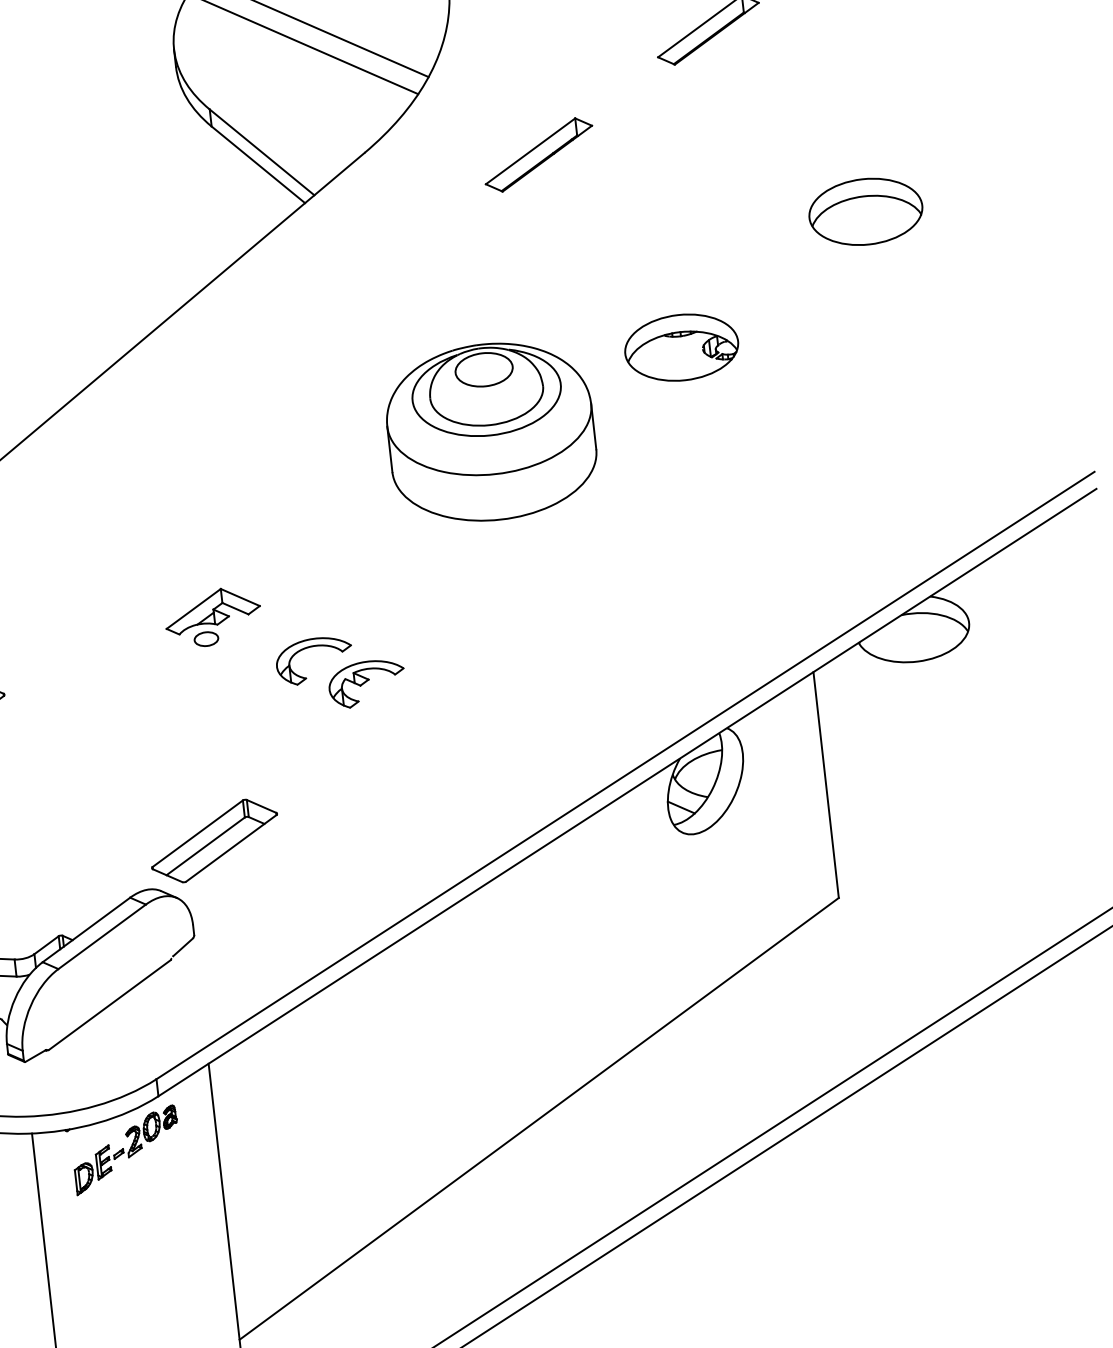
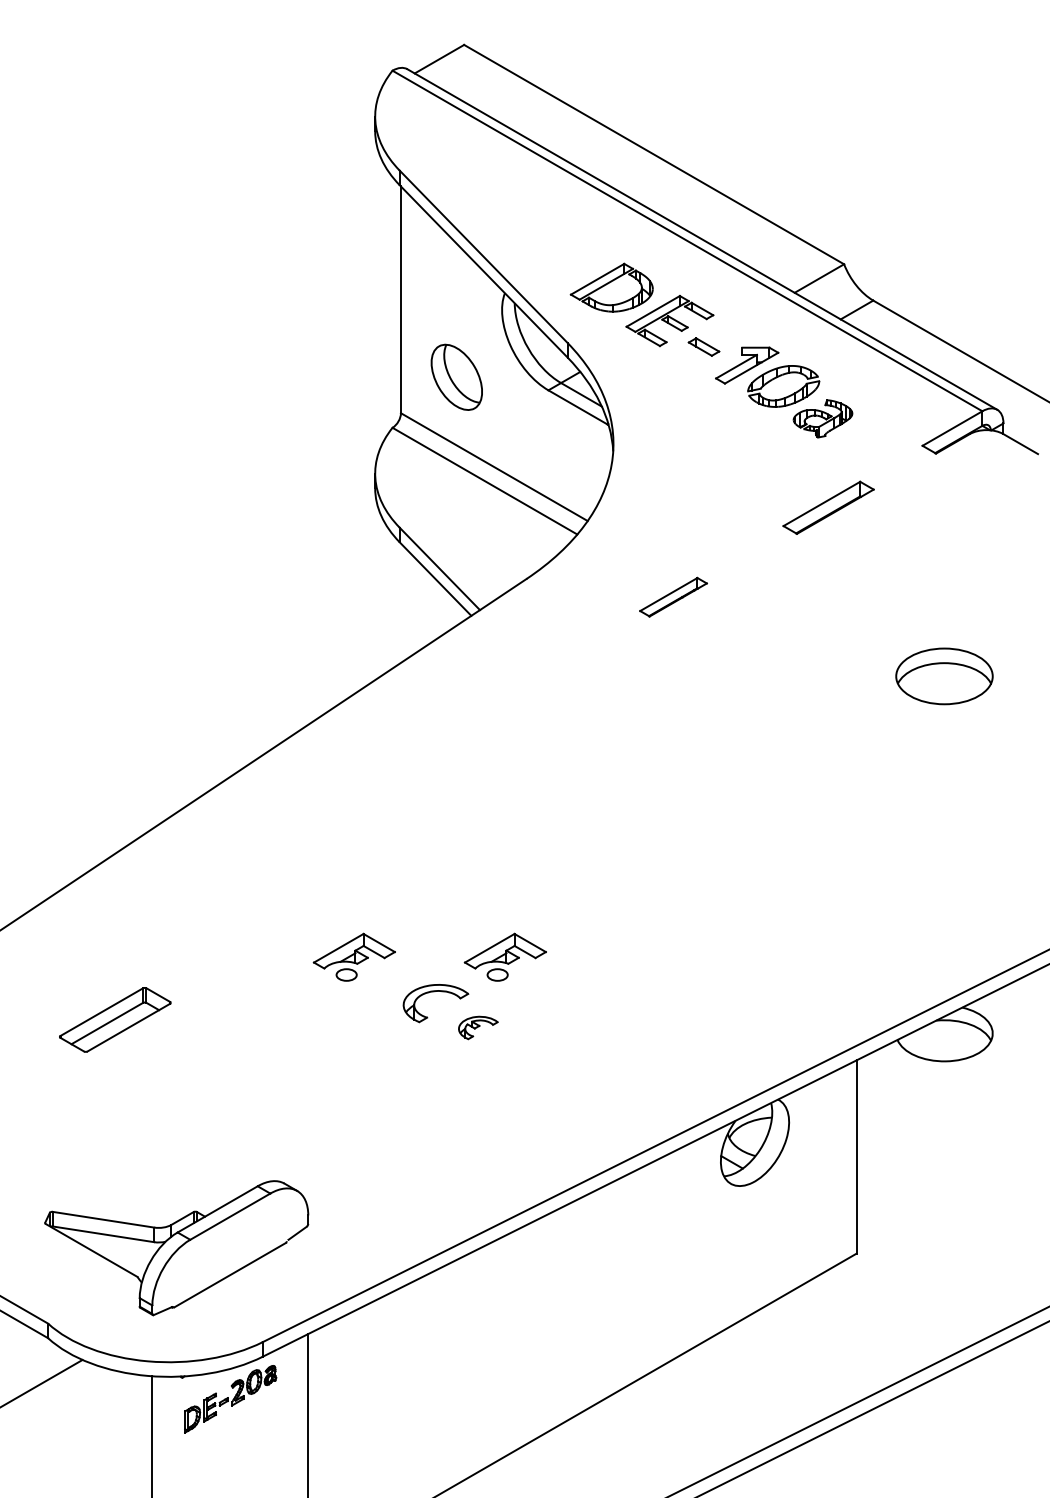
part: (538, 154) -> (673, 596), size x0.7
part: (681, 347) -> (775, 773), removed
part: (490, 431) -> (606, 826), removed
part: (388, 596) -> (504, 956), added
part: (367, 683) -> (478, 1027), size x0.6
part: (214, 841) -> (334, 1146), removed

